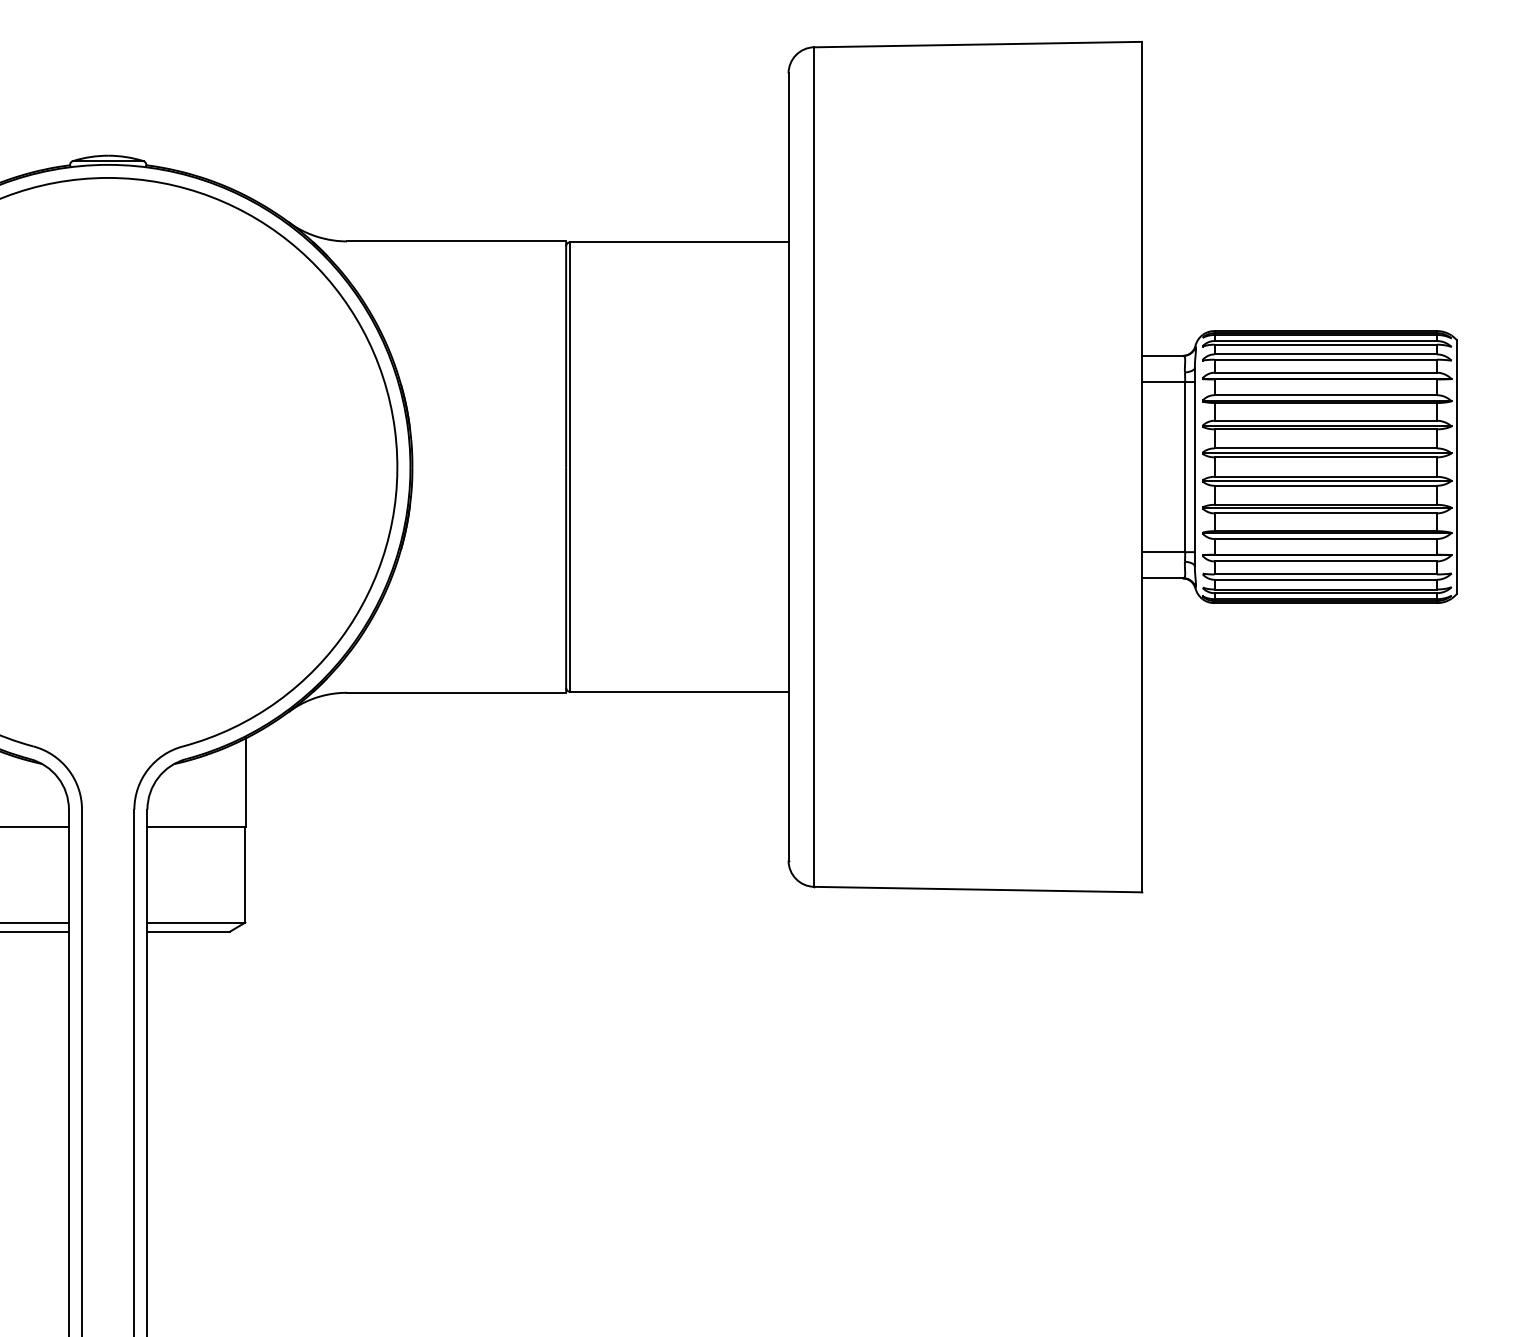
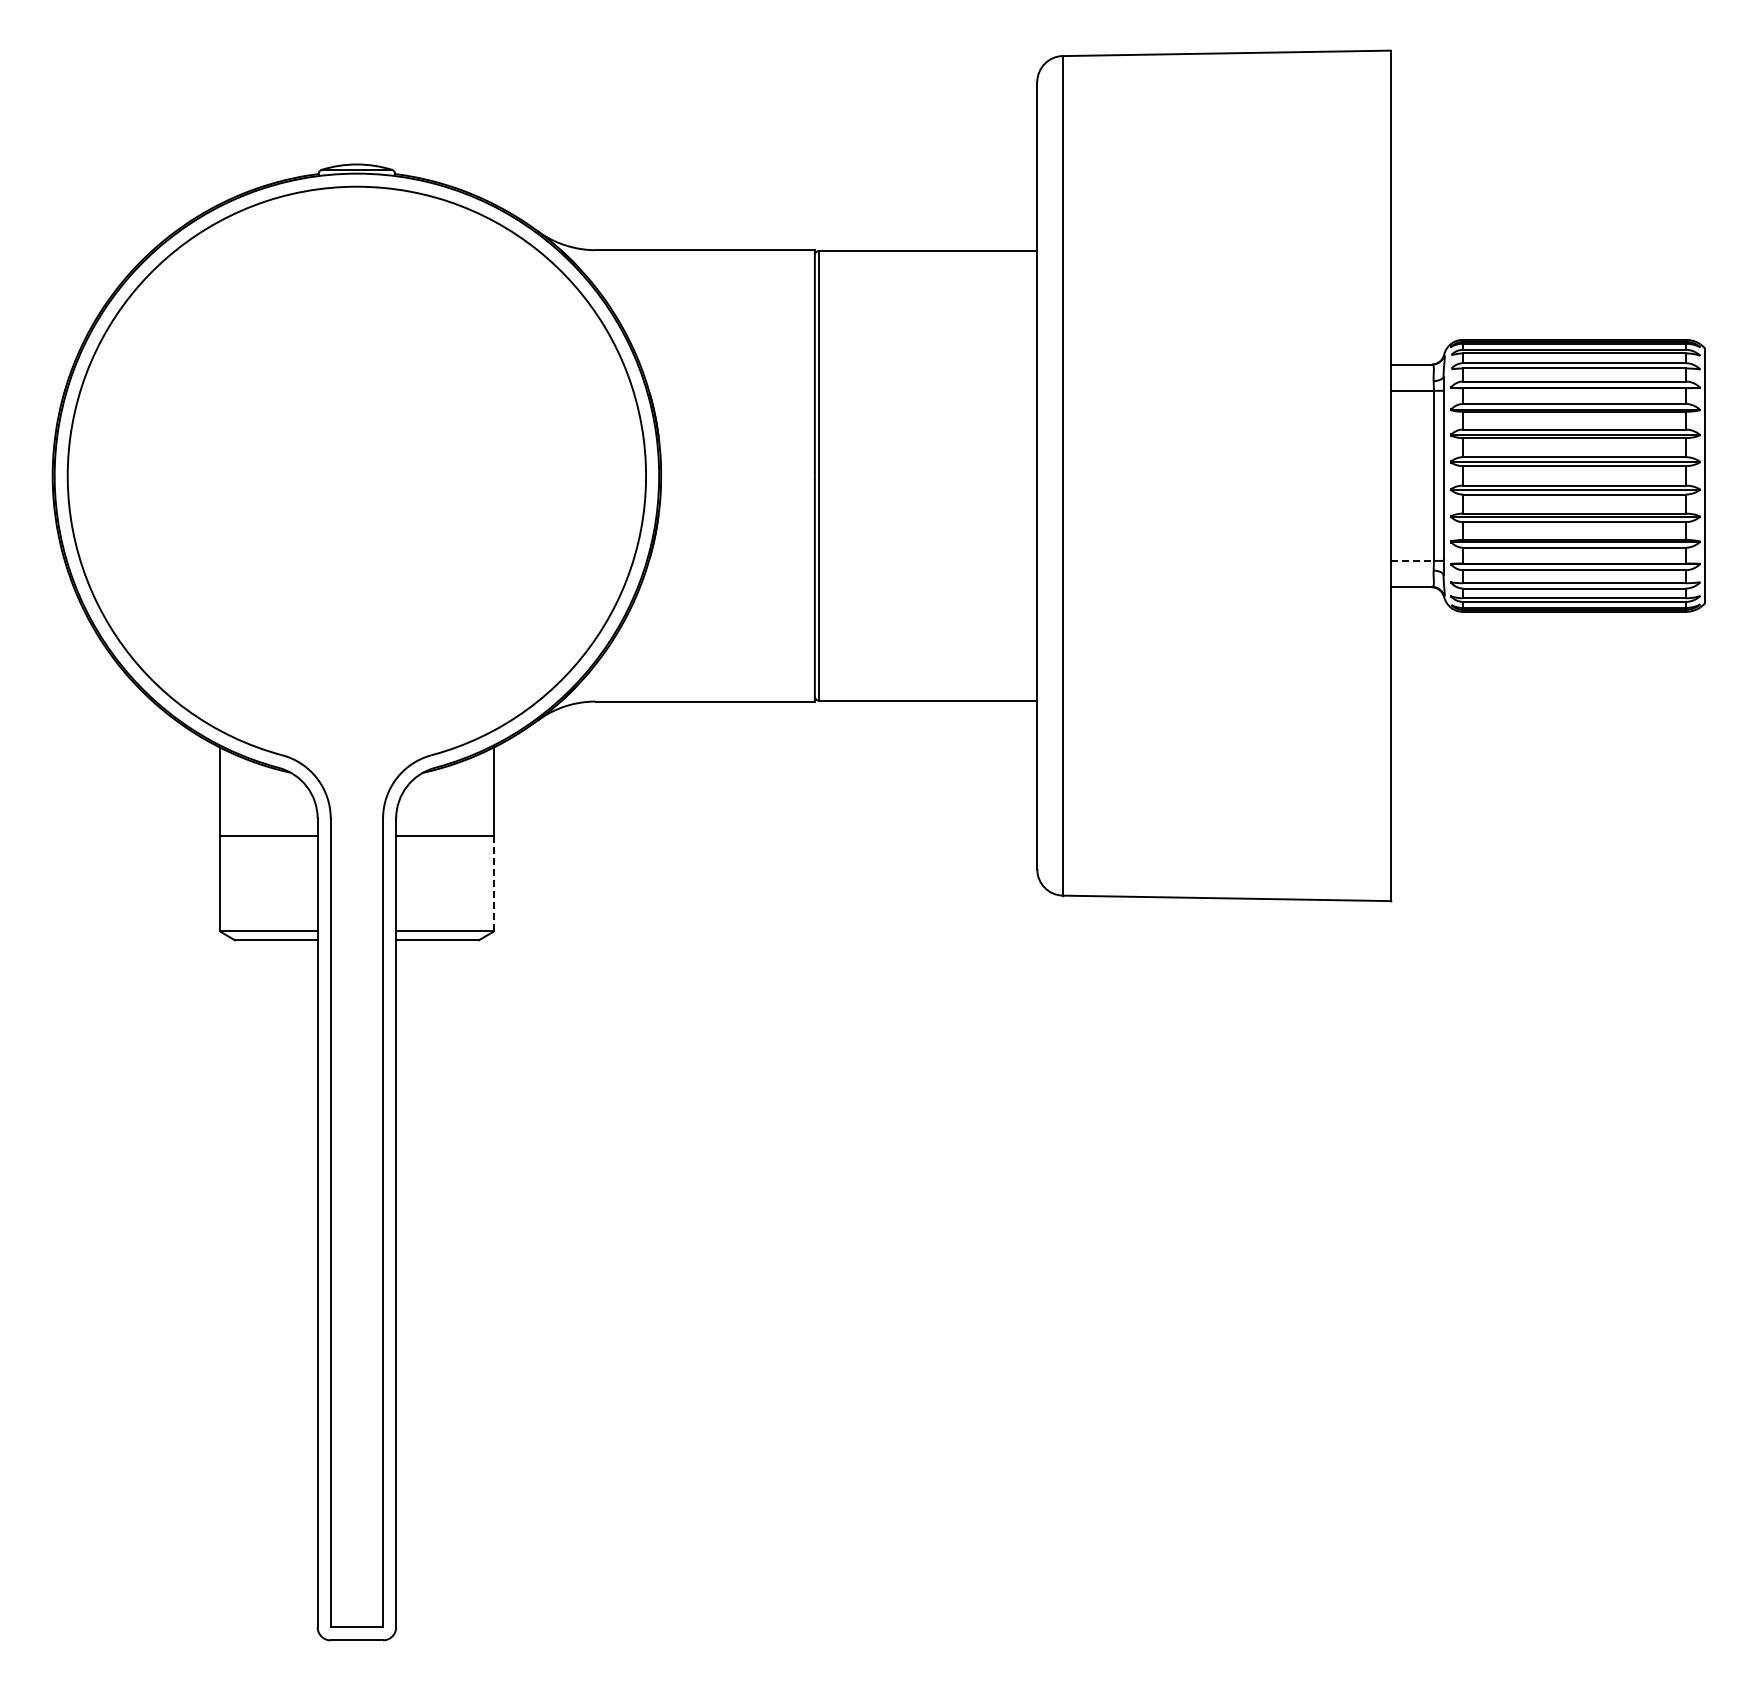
line: (1163, 551) -> (1412, 560), solid -> dashed
line: (245, 874) -> (494, 883), solid -> dashed

